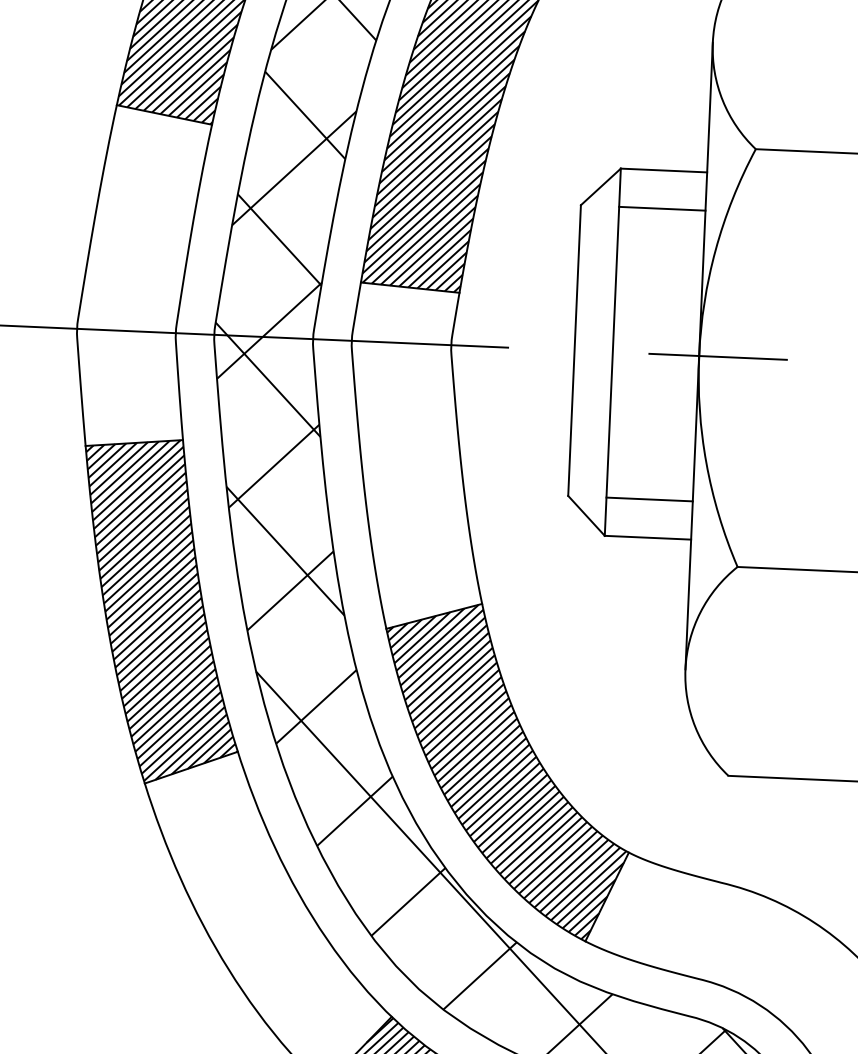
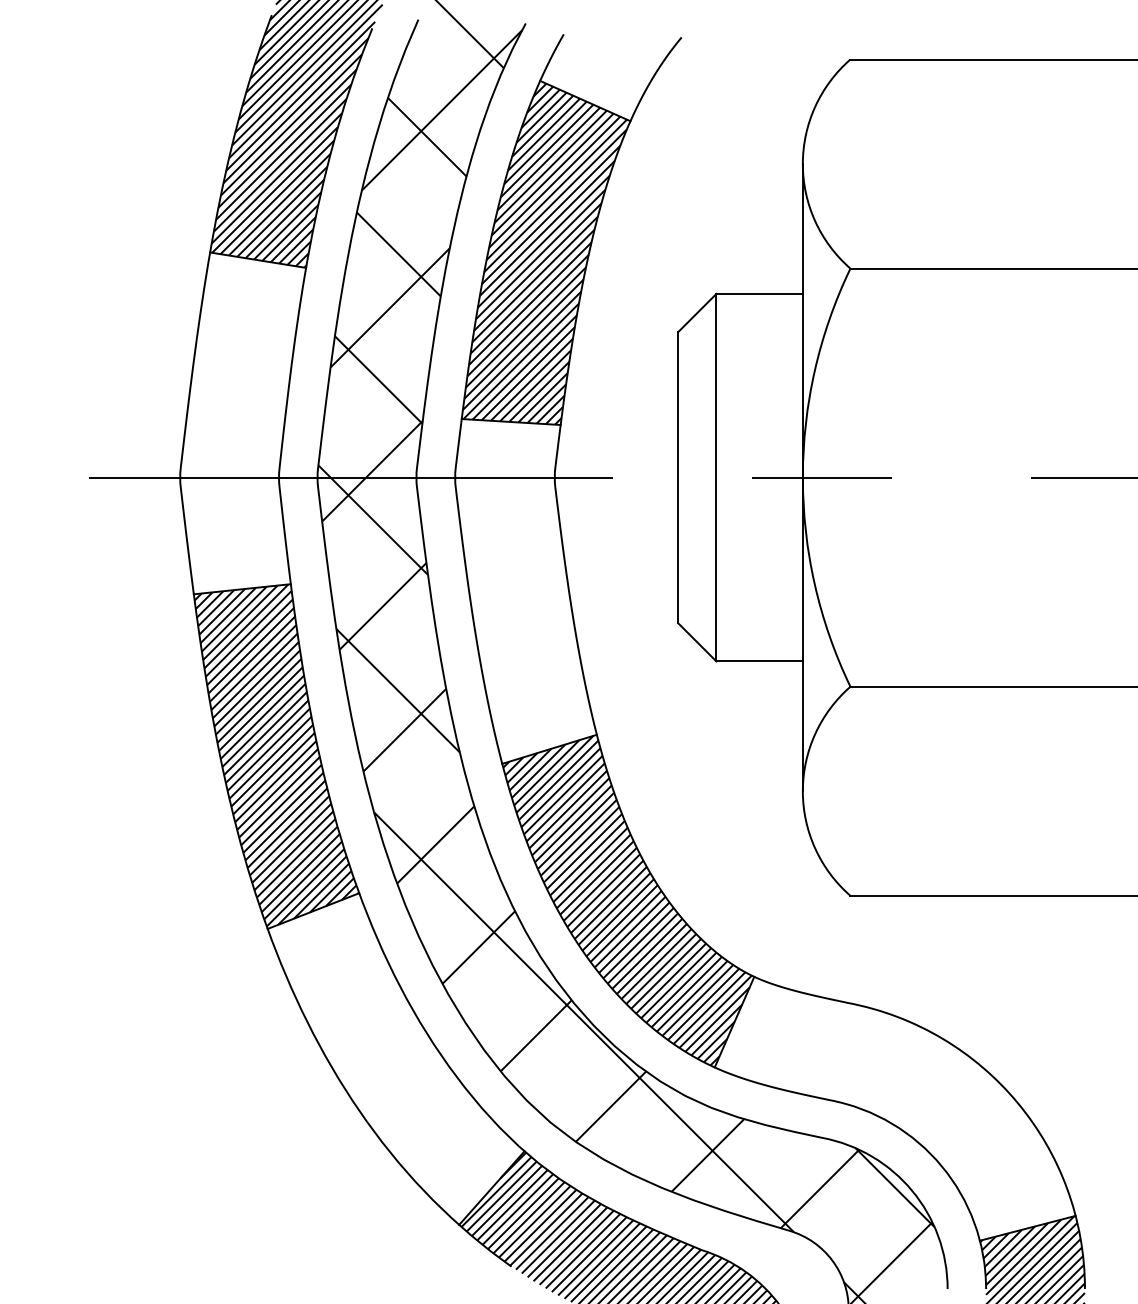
line: (662, 209) -> (759, 332), removed
line: (649, 499) -> (759, 623), removed

